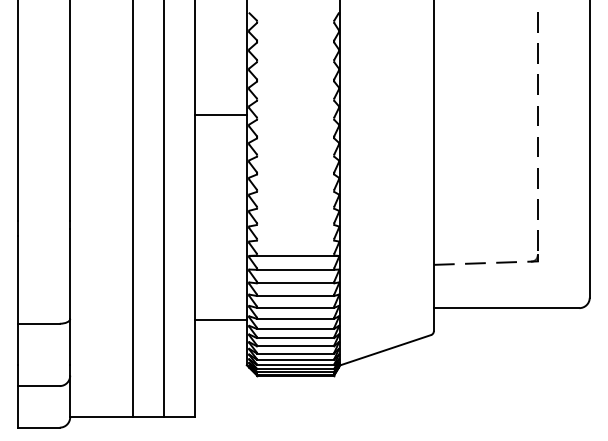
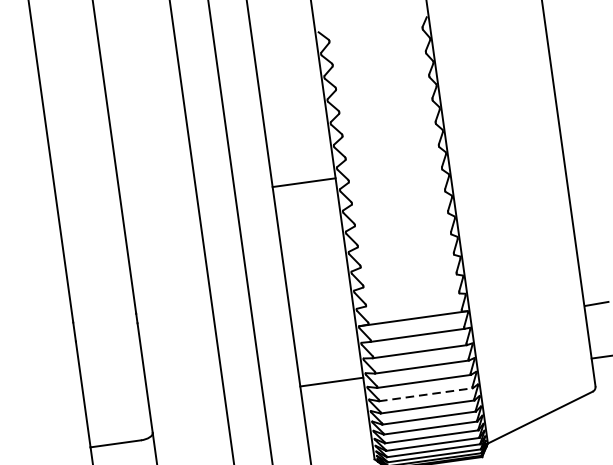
line: (220, 115) -> (303, 182), moved
line: (295, 318) -> (425, 394), solid -> dashed
line: (220, 320) -> (331, 382), moved

